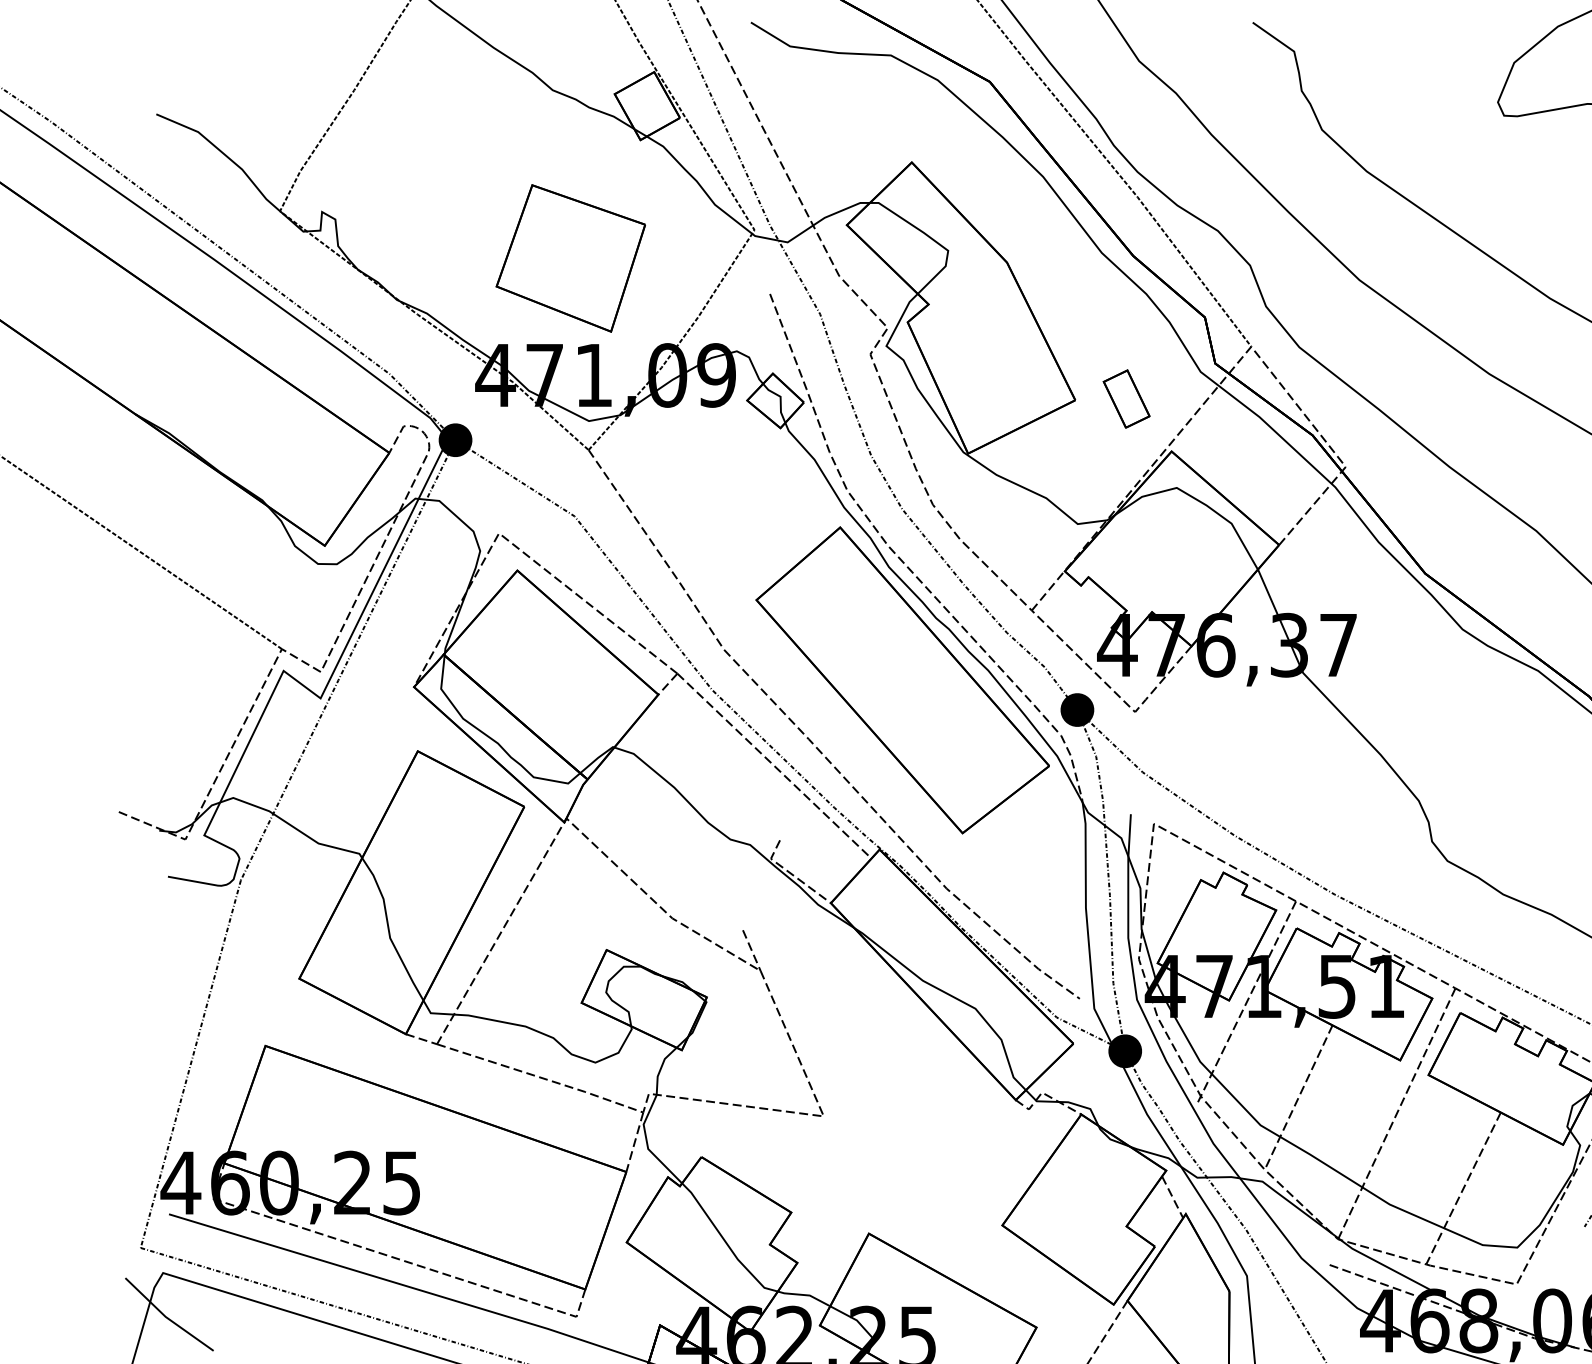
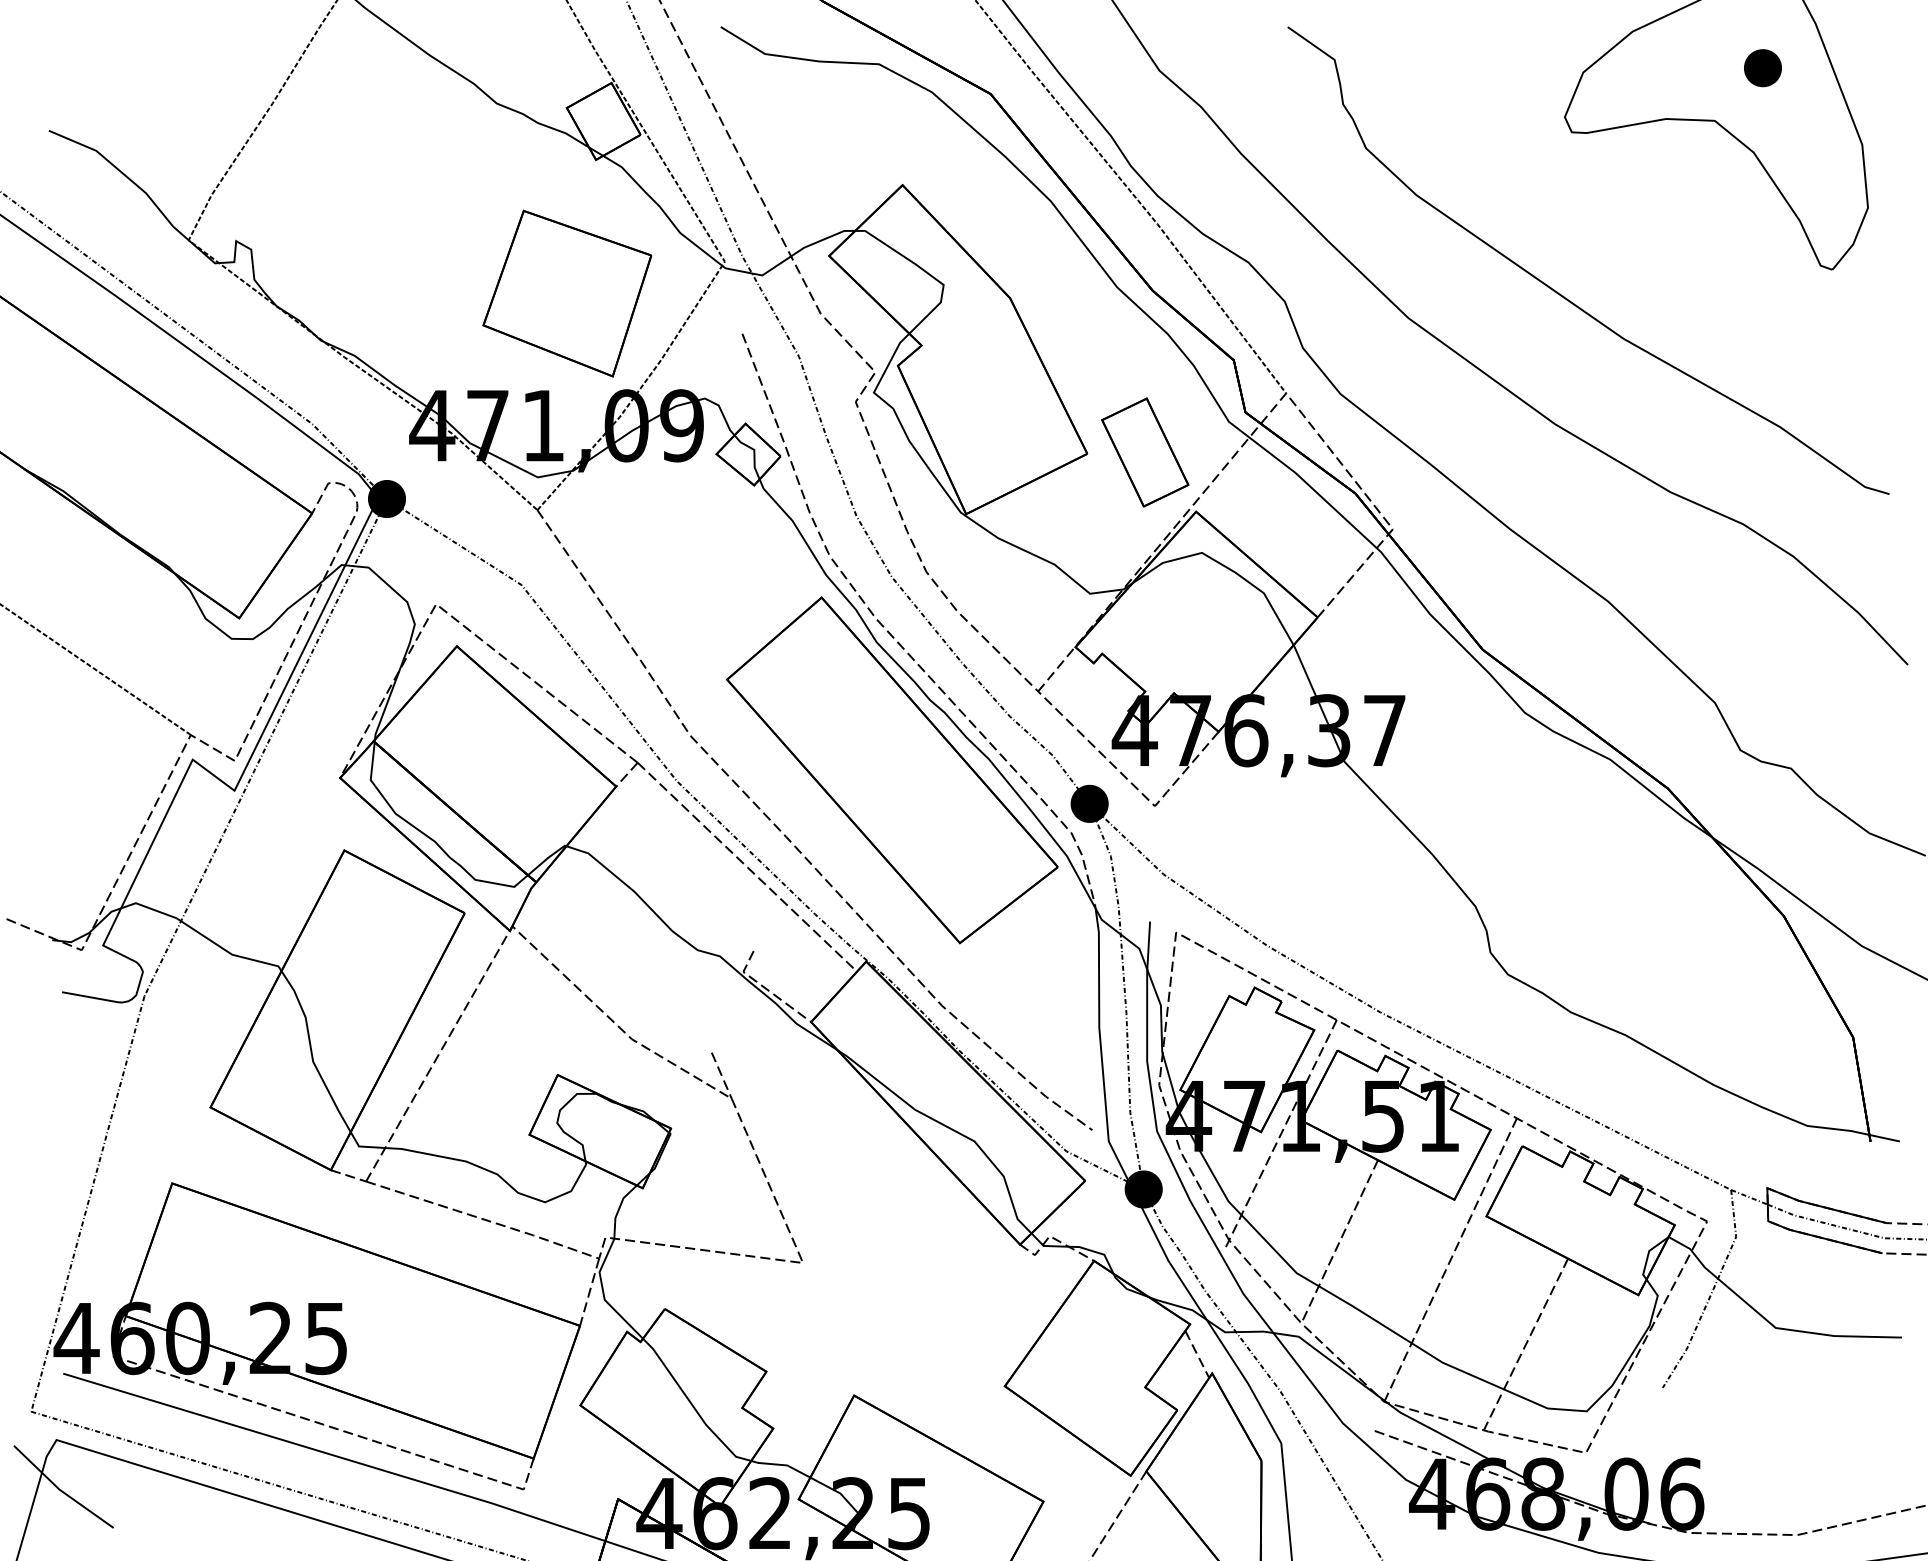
part: (571, 258) -> (567, 293), moved
part: (1126, 399) -> (1145, 452), size x1.67

